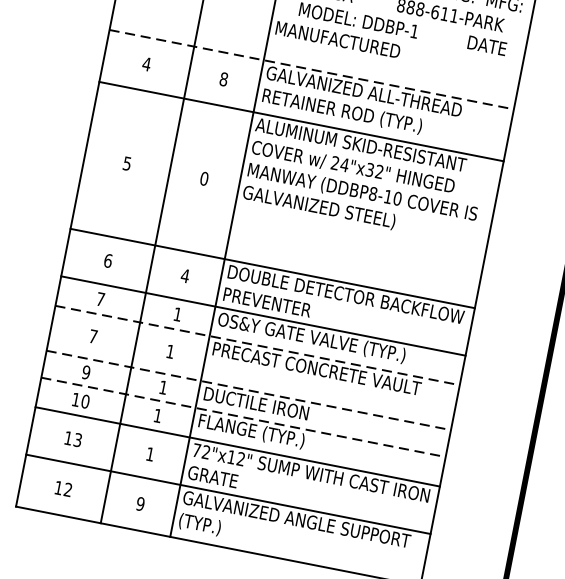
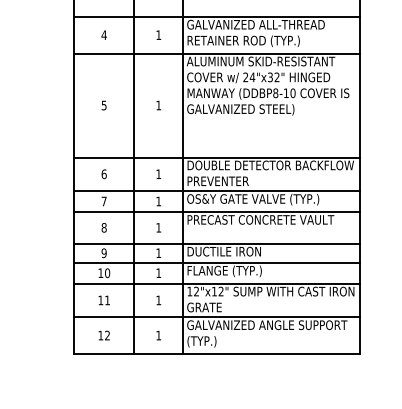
line: (312, 69) -> (217, 16), dashed -> solid
text: (223, 78) -> (158, 34), 8 -> 1
text: (204, 178) -> (158, 105), 0 -> 1
text: (185, 274) -> (158, 173), 4 -> 1
text: (92, 335) -> (103, 227), 7 -> 8
line: (258, 344) -> (217, 211), dashed -> solid
line: (249, 390) -> (217, 243), dashed -> solid
line: (243, 417) -> (217, 262), dashed -> solid
text: (77, 440) -> (107, 300), 13 -> 11
text: (196, 450) -> (189, 291), 72"x12" -> 12"x12"
text: (140, 503) -> (158, 335), 9 -> 1

